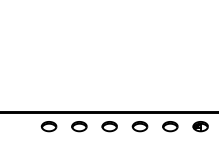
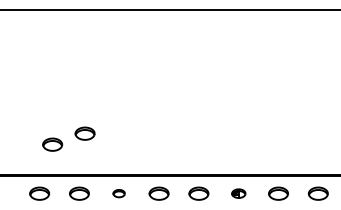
part: (83, 80) -> (84, 133), added
part: (58, 89) -> (52, 144), added
part: (109, 126) -> (118, 193), size x0.6
part: (200, 126) -> (238, 193), size x0.7

